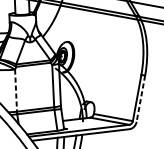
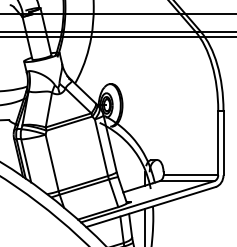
line: (16, 91) -> (52, 163), dashed -> solid
line: (140, 99) -> (223, 143), dashed -> solid

